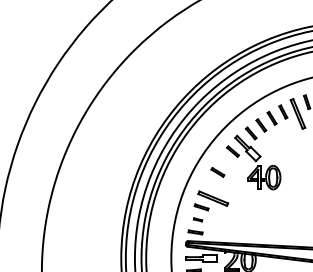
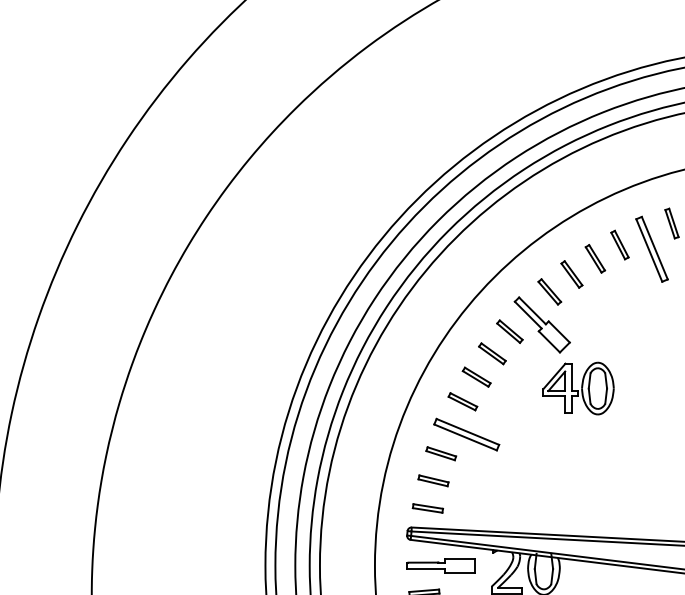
part: (224, 161) -> (491, 353), added
part: (211, 183) -> (462, 401), added
part: (197, 219) -> (432, 480), size x1.67

